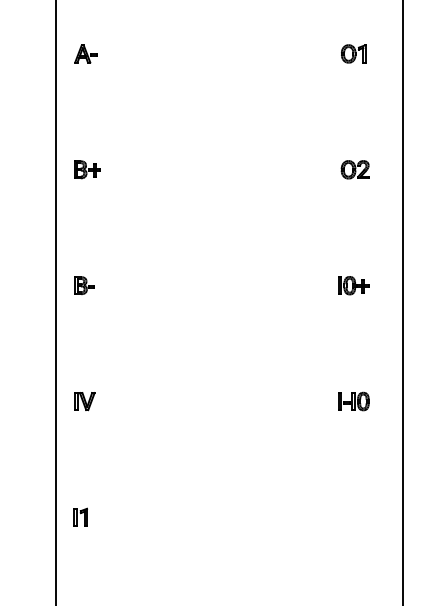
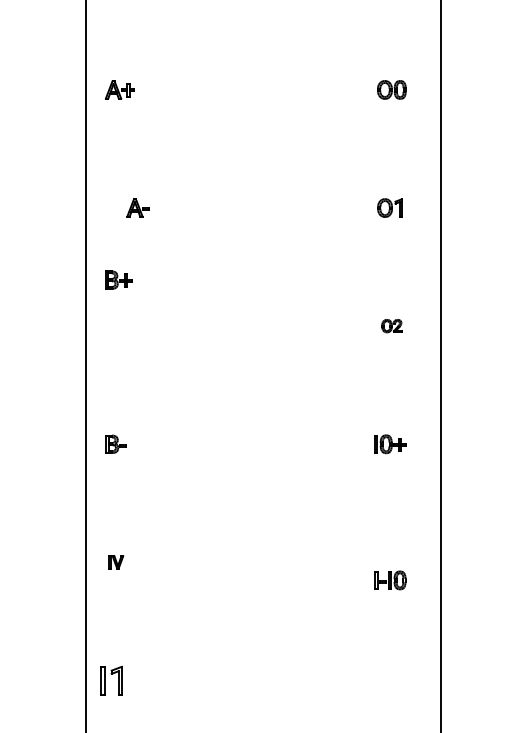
part: (85, 53) -> (137, 207), moved
part: (87, 169) -> (118, 279), moved
part: (354, 169) -> (391, 325), size x0.7
part: (85, 401) -> (116, 562), size x0.7
part: (354, 401) -> (390, 580), moved
part: (81, 516) -> (112, 679), size x1.6

